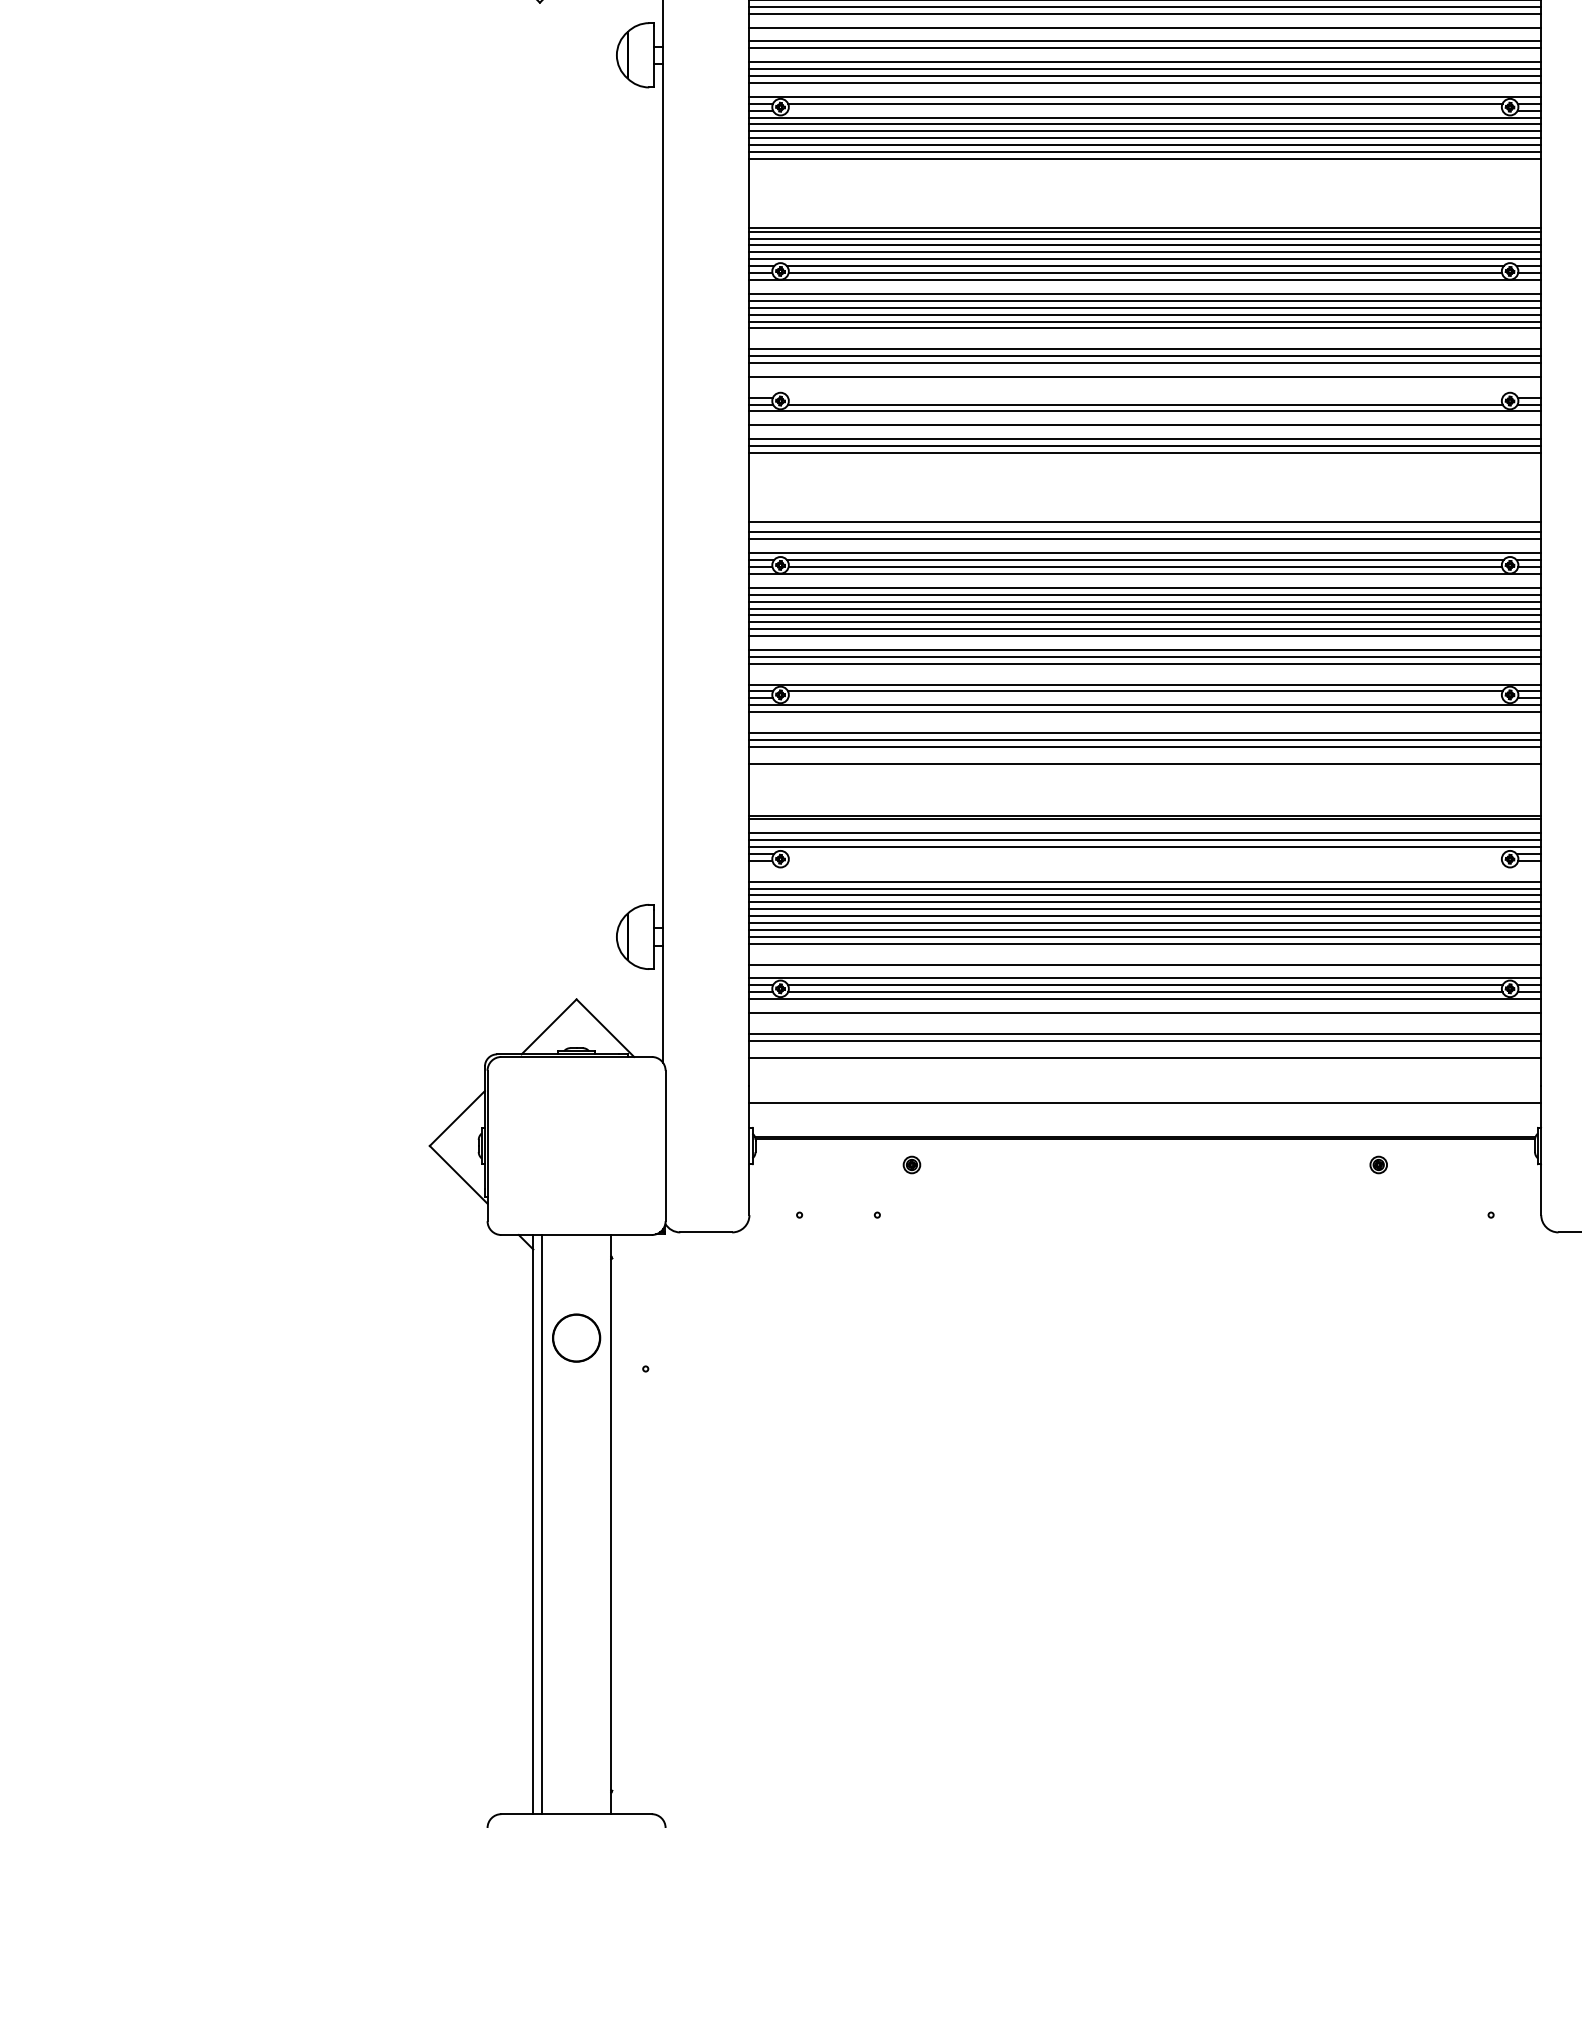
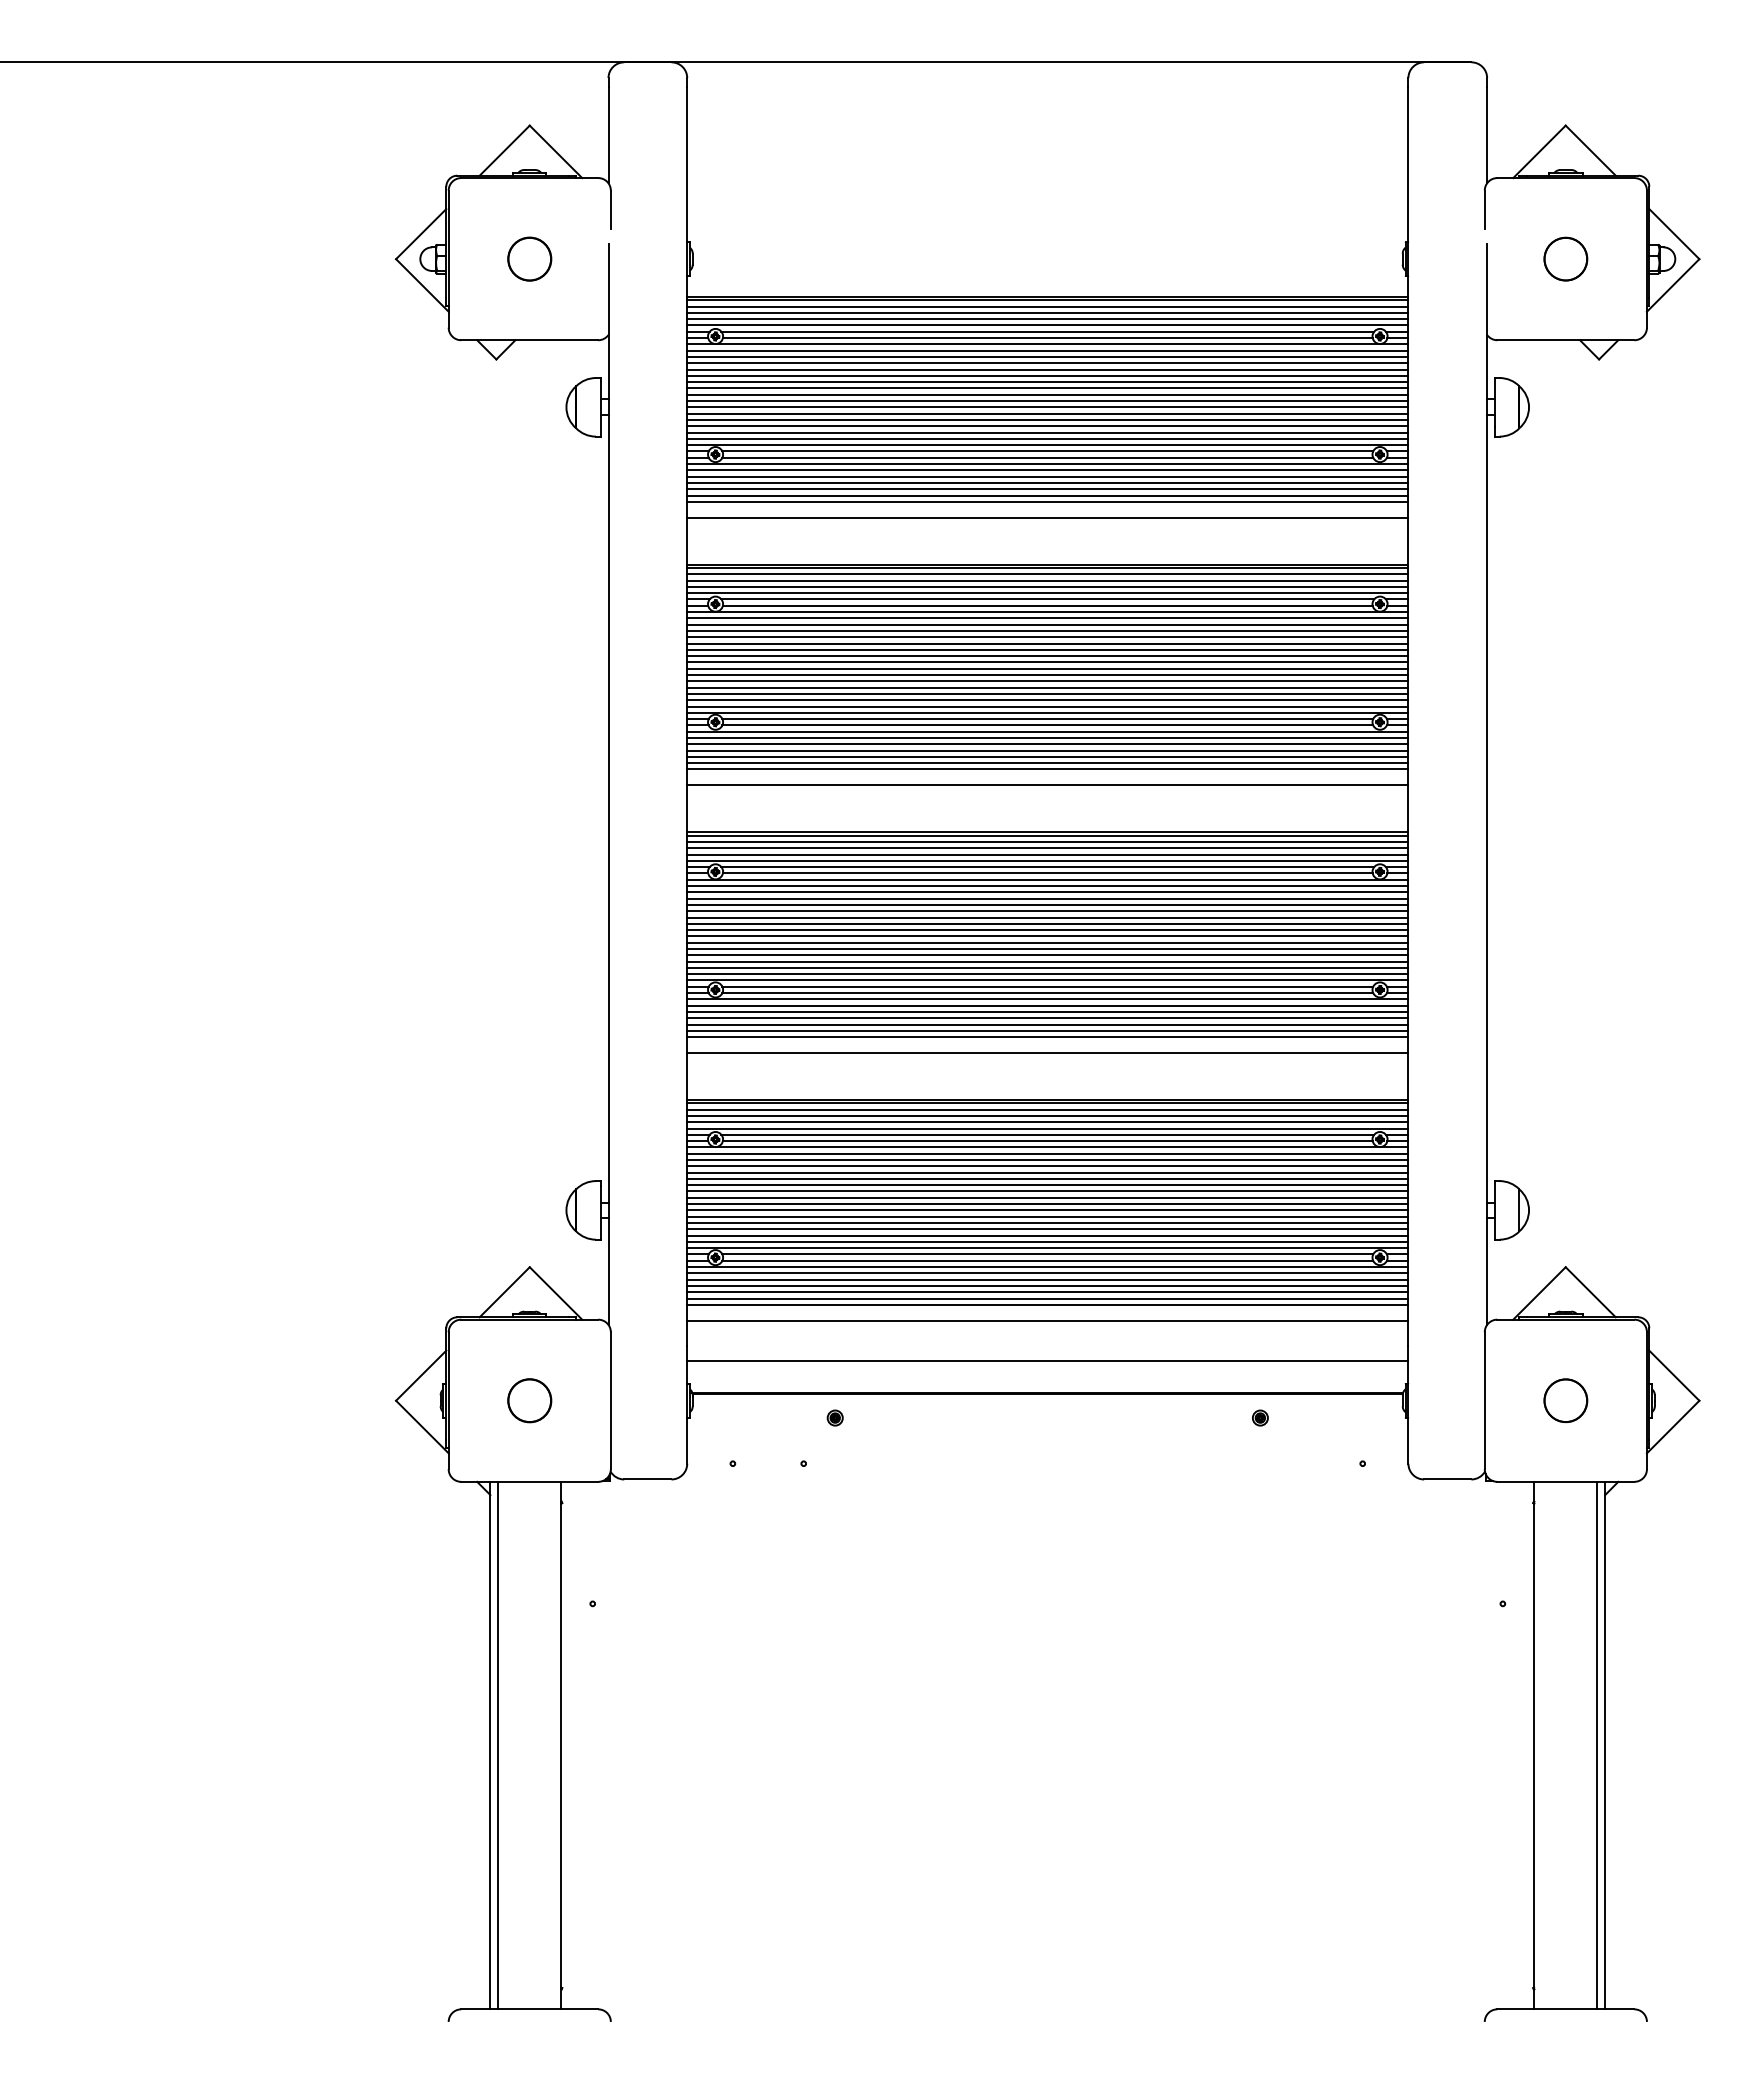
line: (1145, 20) -> (1047, 375), added
line: (1145, 34) -> (1047, 388), added
line: (1145, 55) -> (1047, 407), added
line: (1145, 89) -> (1047, 438), added
line: (1145, 110) -> (1047, 457), added
line: (1145, 176) -> (1047, 517), added
line: (1145, 287) -> (1047, 618), added
line: (1145, 335) -> (1047, 662), added
line: (1145, 342) -> (1047, 668), added
line: (1145, 369) -> (1047, 693), added
line: (1145, 383) -> (1047, 706), added
line: (1145, 390) -> (1047, 712), added
line: (1145, 398) -> (1047, 719), added
line: (1145, 418) -> (1047, 738), added
line: (1145, 432) -> (1047, 750), added
line: (1145, 470) -> (1047, 785), added
line: (1145, 525) -> (1047, 835), added
line: (1145, 546) -> (1047, 854), added
line: (1145, 581) -> (1047, 886), added
line: (1145, 642) -> (1047, 942), added
line: (1145, 670) -> (1047, 967), added
line: (1145, 678) -> (1047, 974), added
line: (1145, 698) -> (1047, 993), added
line: (1145, 718) -> (1047, 1011), added
line: (1145, 726) -> (1047, 1018), added
line: (1145, 826) -> (1047, 1109), added
line: (1145, 853) -> (1047, 1134), added
line: (1145, 861) -> (1047, 1141), added
line: (1145, 867) -> (1047, 1147), added
line: (1145, 874) -> (1047, 1153), added
line: (1145, 950) -> (1047, 1222), added
line: (1145, 957) -> (1047, 1229), added
line: (1145, 971) -> (1047, 1241), added
line: (1145, 1006) -> (1047, 1273), added
line: (1145, 1019) -> (1047, 1285), added
line: (1145, 1027) -> (1047, 1292), added
circle: (576, 1337) -> (529, 1400), moved

